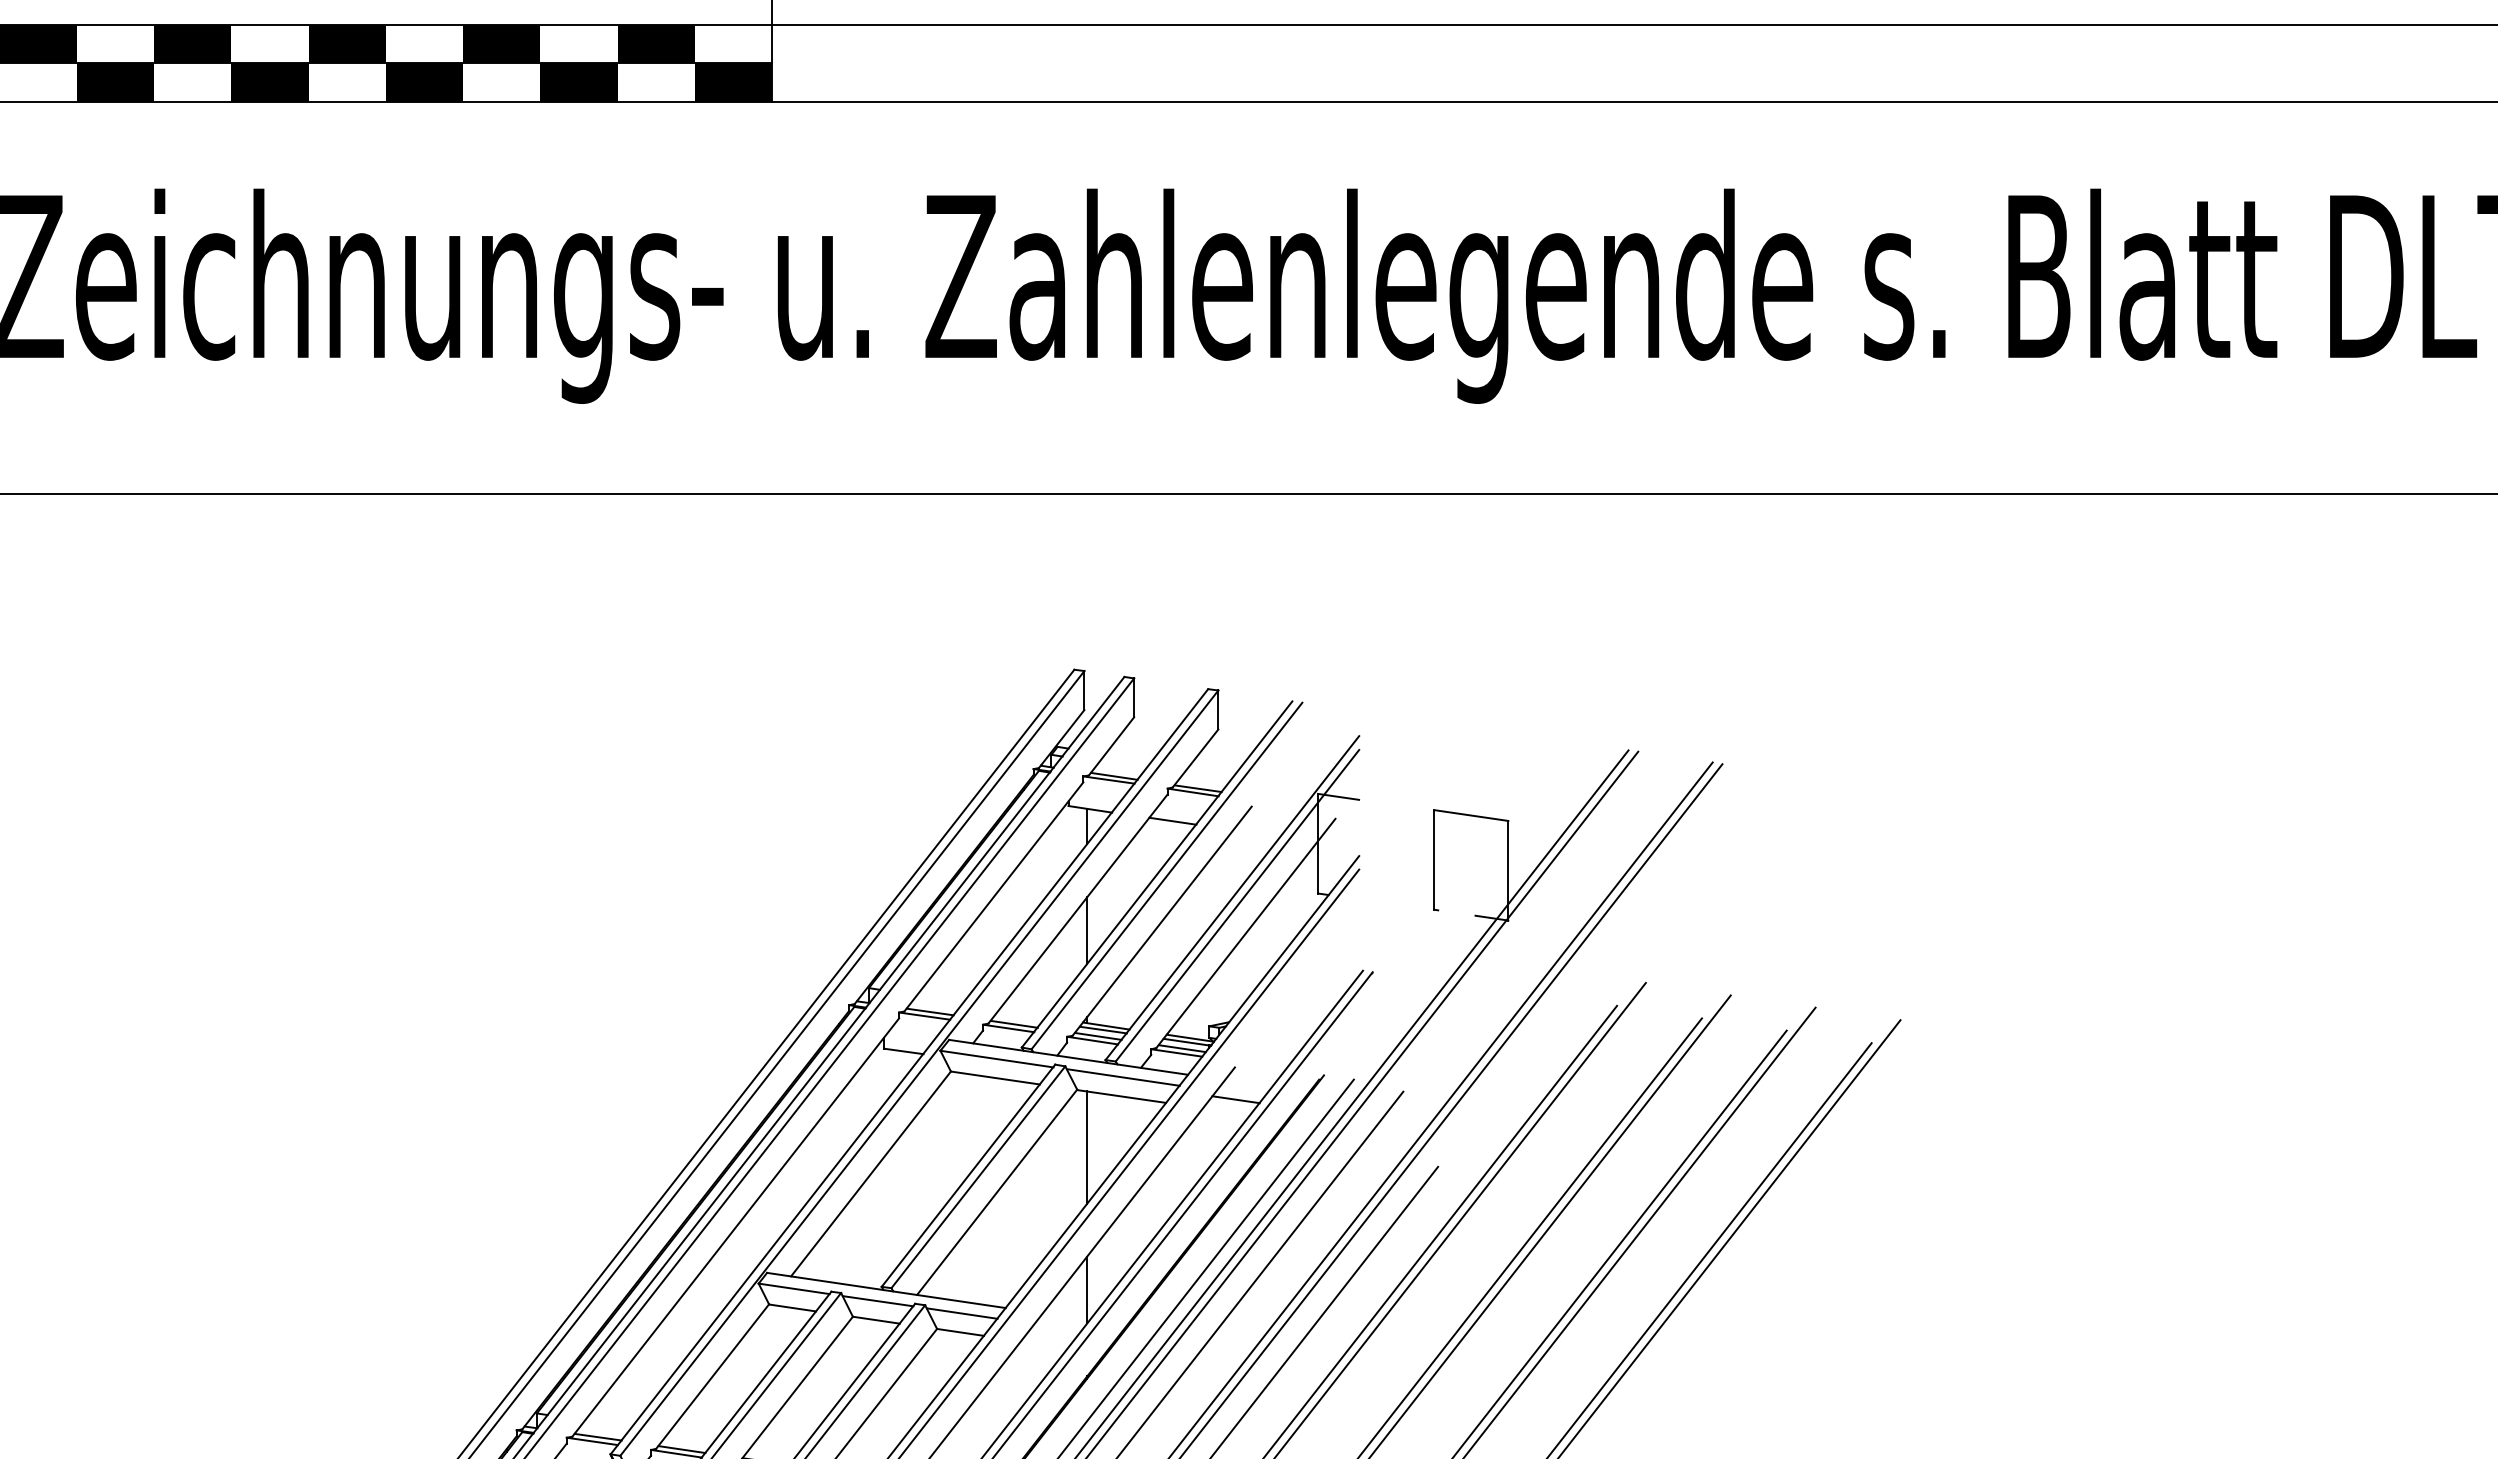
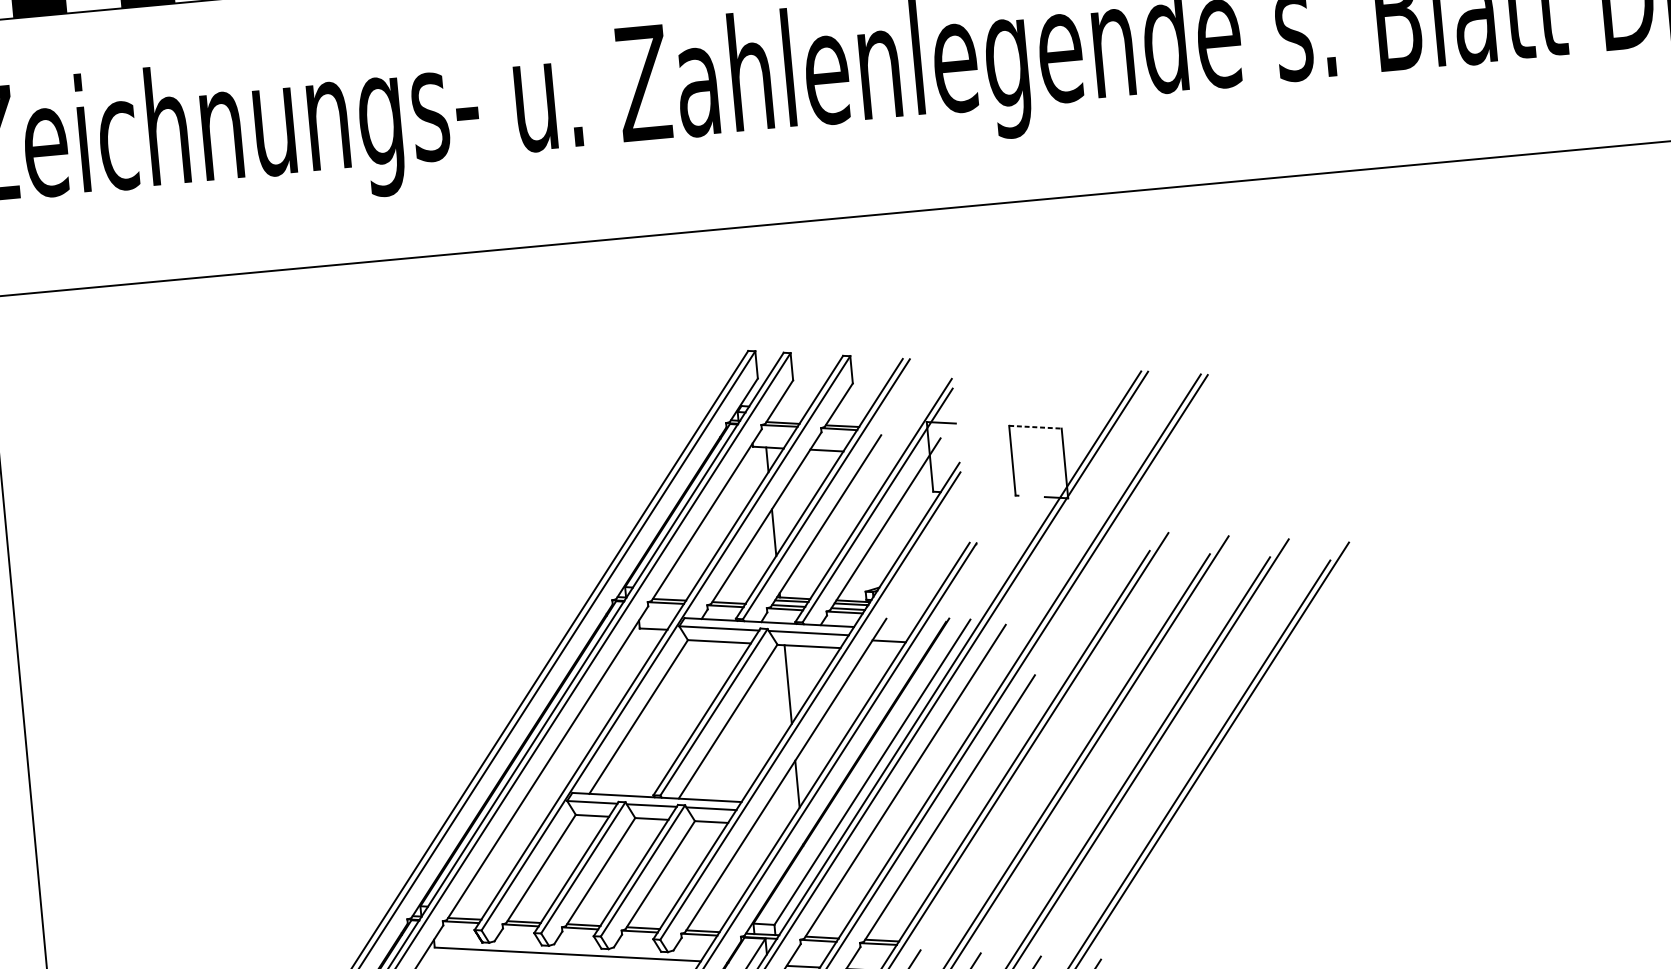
line: (1471, 815) -> (1035, 427), solid -> dashed

